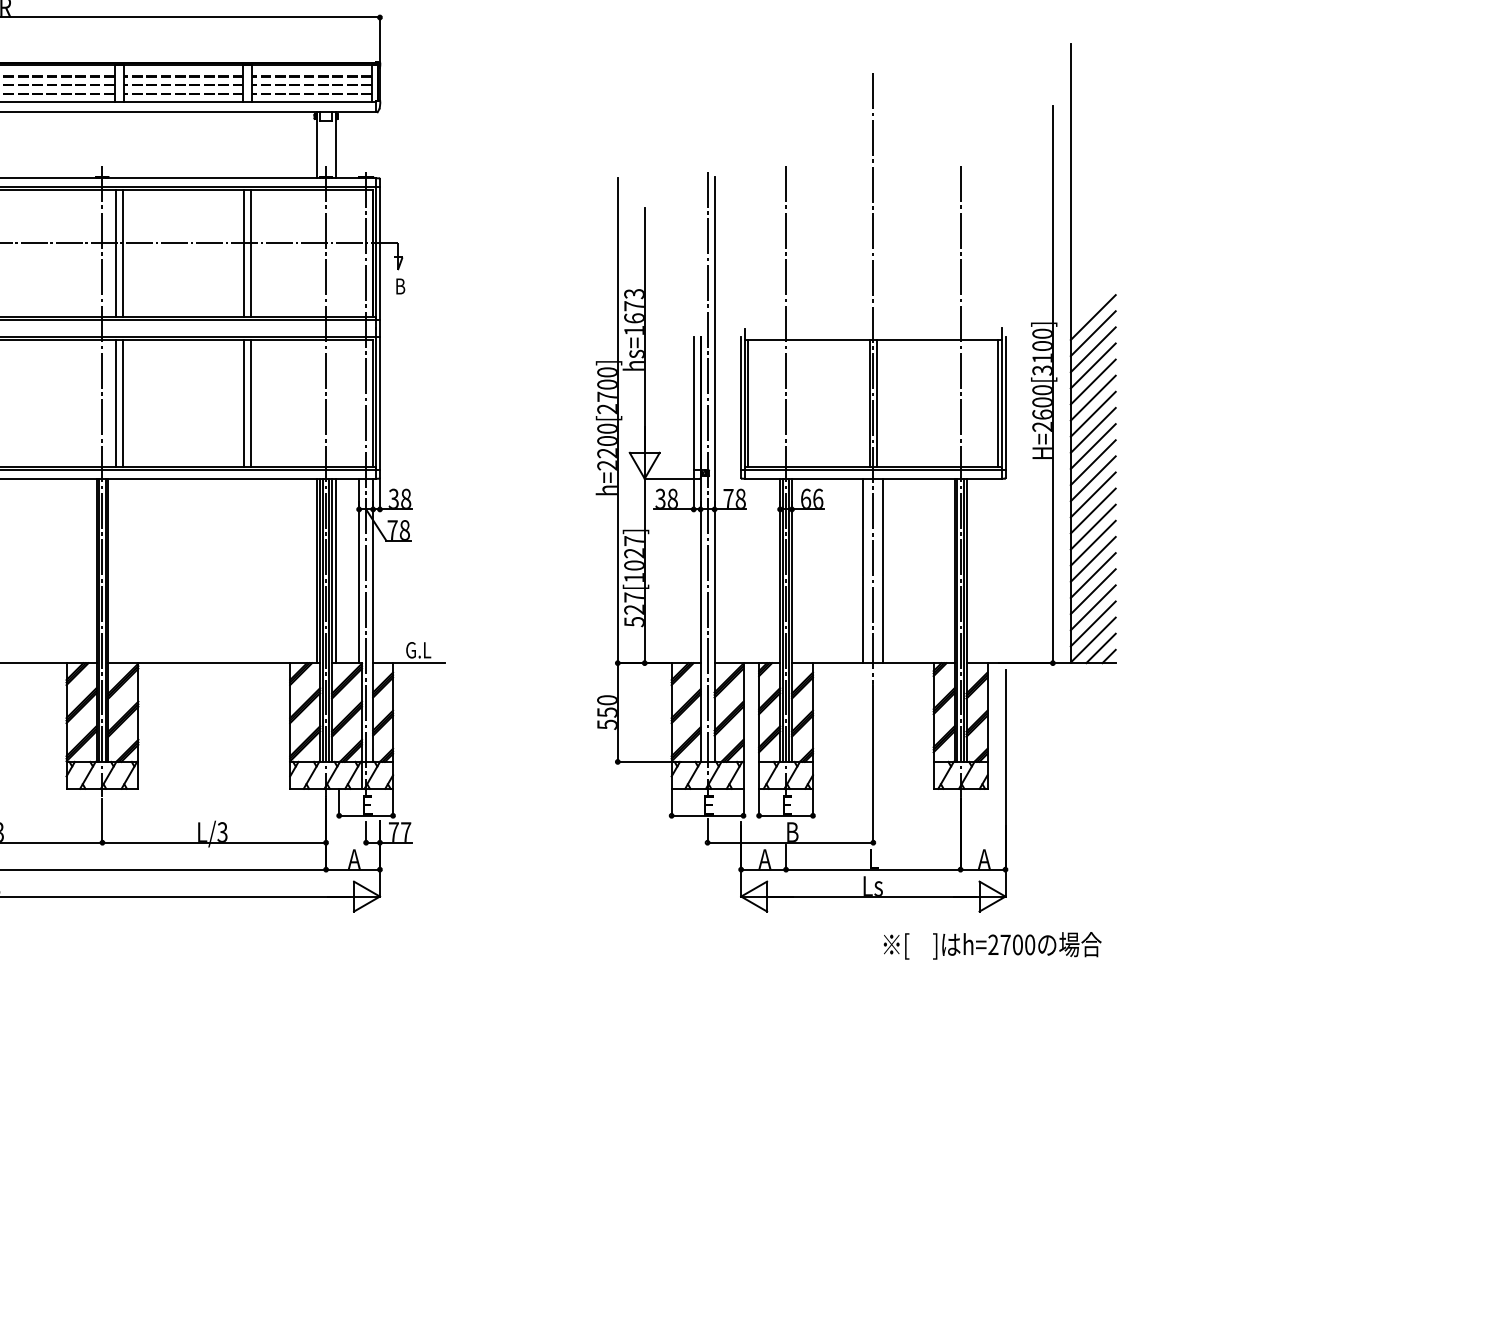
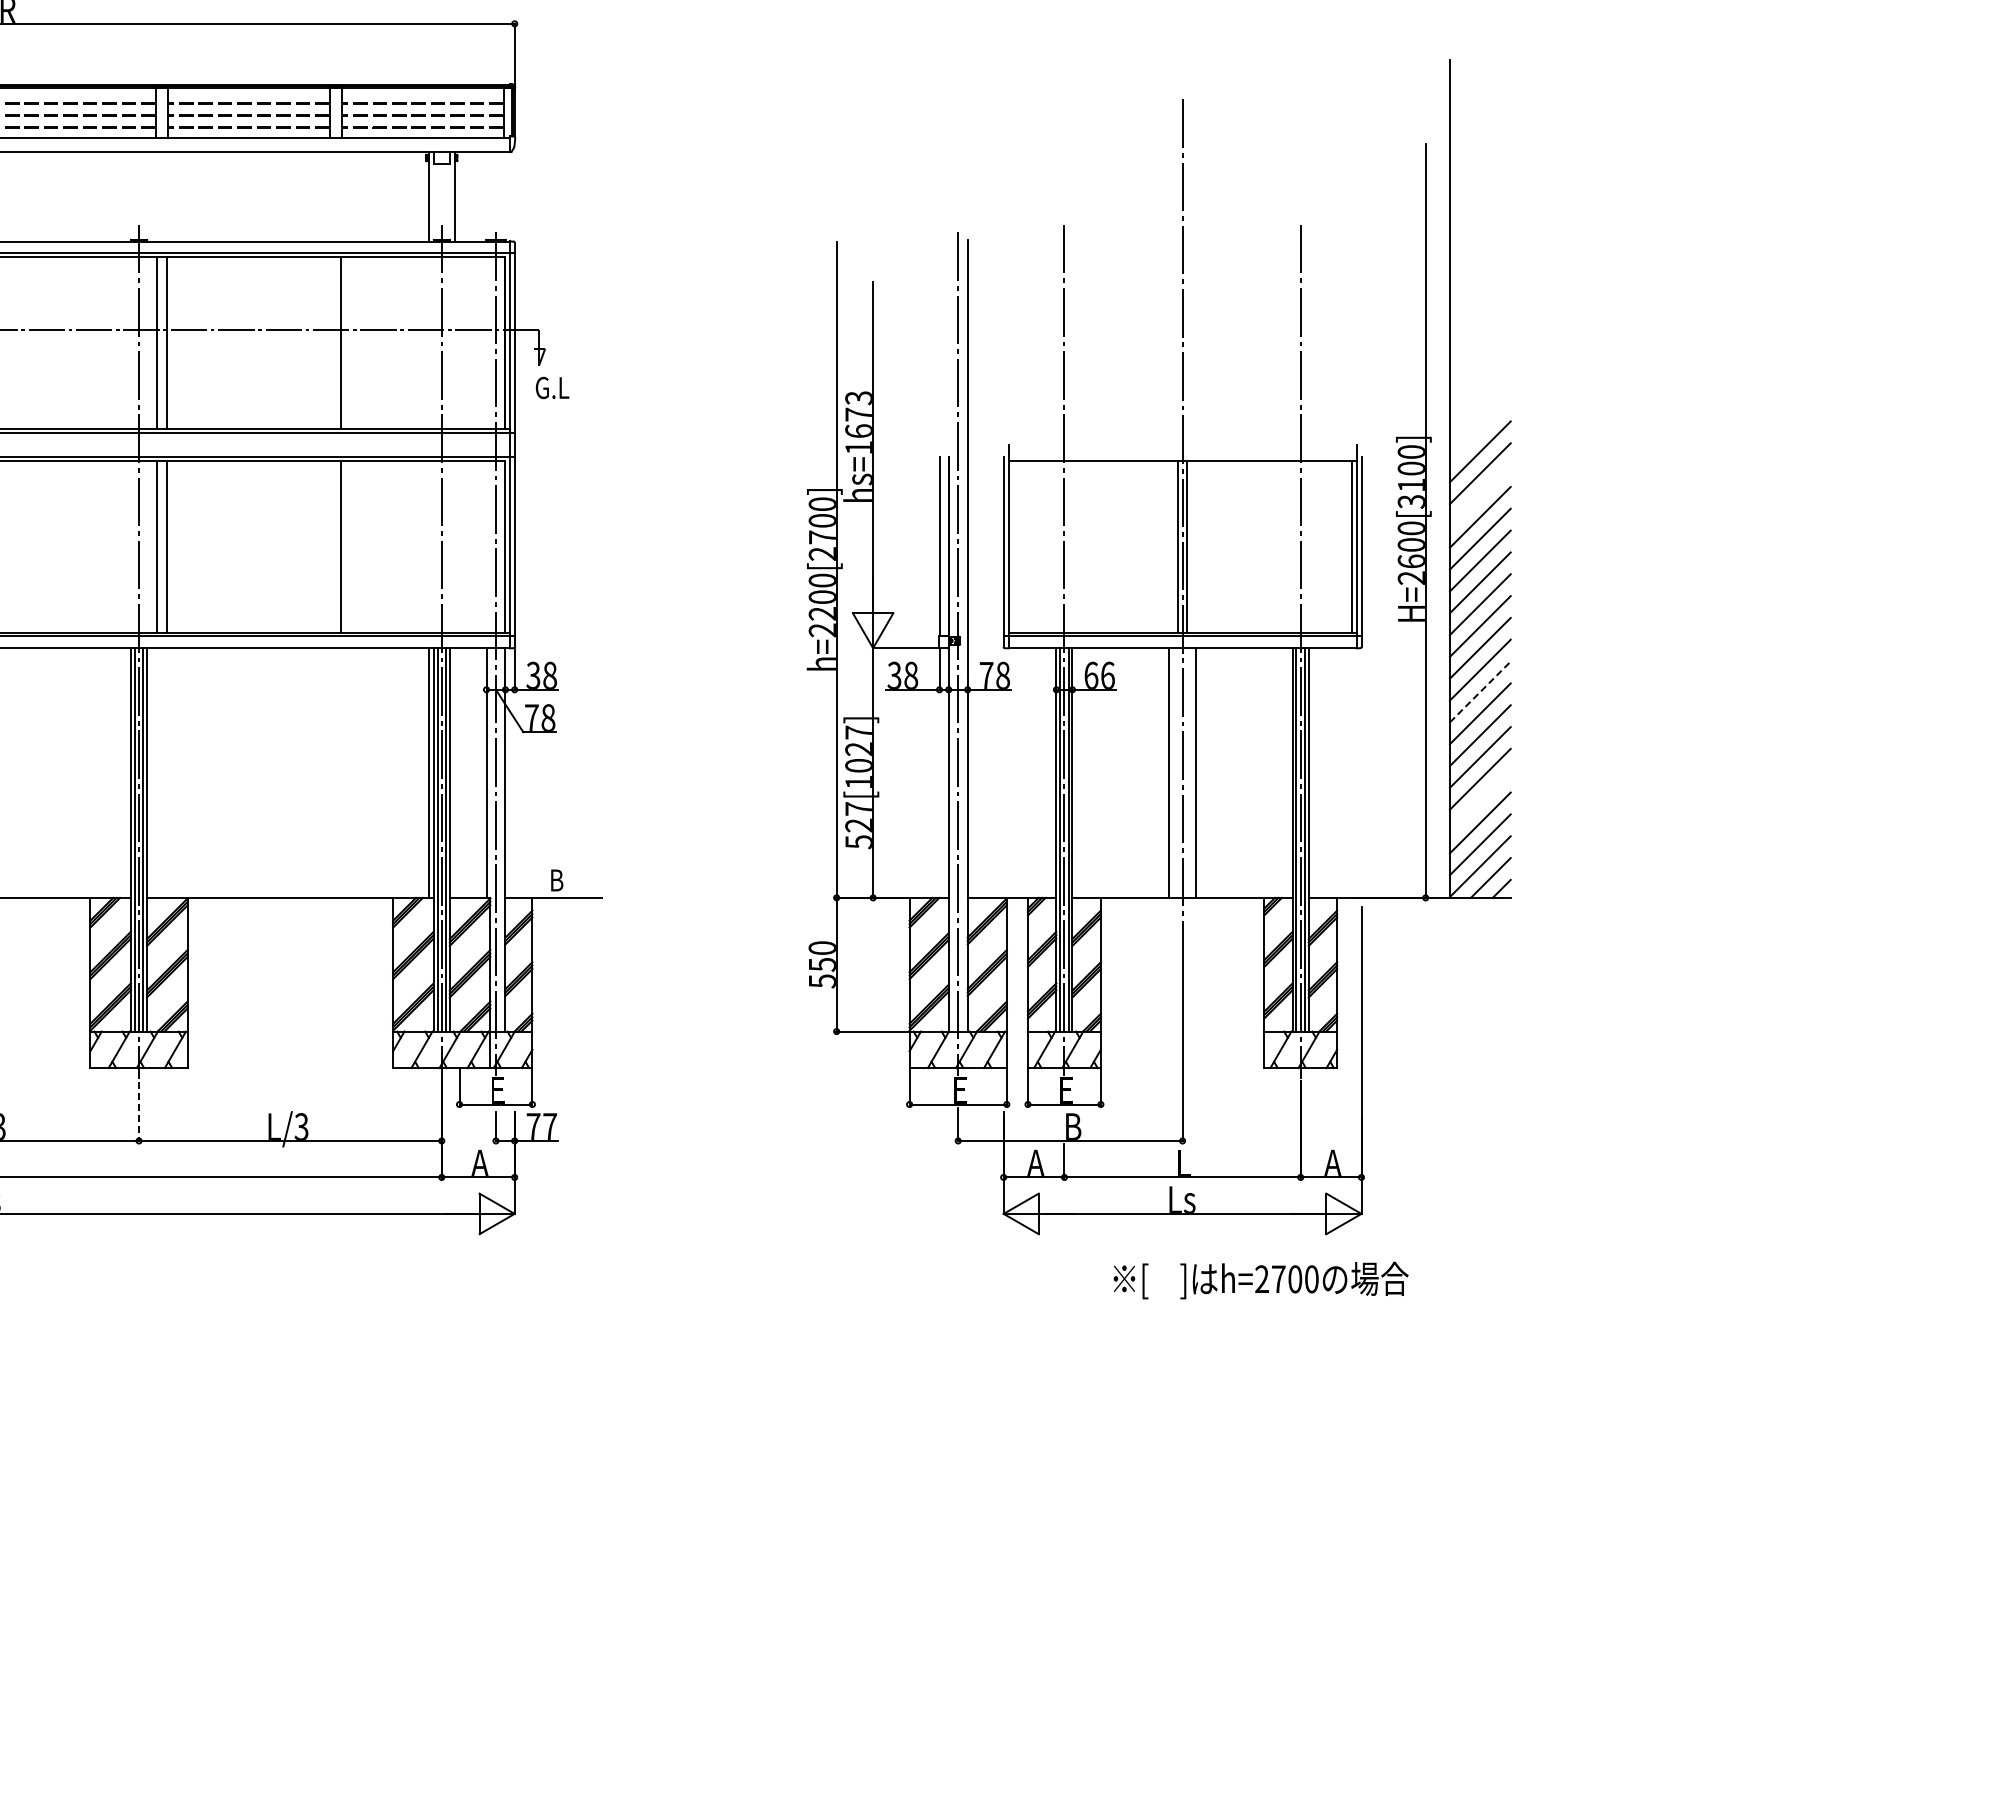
line: (243, 253) -> (330, 343), removed
text: (407, 286) -> (552, 387), B -> G.L
line: (1092, 317) -> (1479, 429), removed
line: (1092, 365) -> (1479, 495), removed
line: (243, 403) -> (330, 546), removed
line: (748, 403) -> (1013, 546), removed
line: (1093, 510) -> (1480, 691), solid -> dashed
line: (335, 570) -> (454, 772), removed
line: (1092, 591) -> (1479, 800), removed
text: (418, 650) -> (567, 880), G.L -> B
line: (102, 820) -> (139, 1111), solid -> dashed
text: (992, 945) -> (1260, 1280), moved

